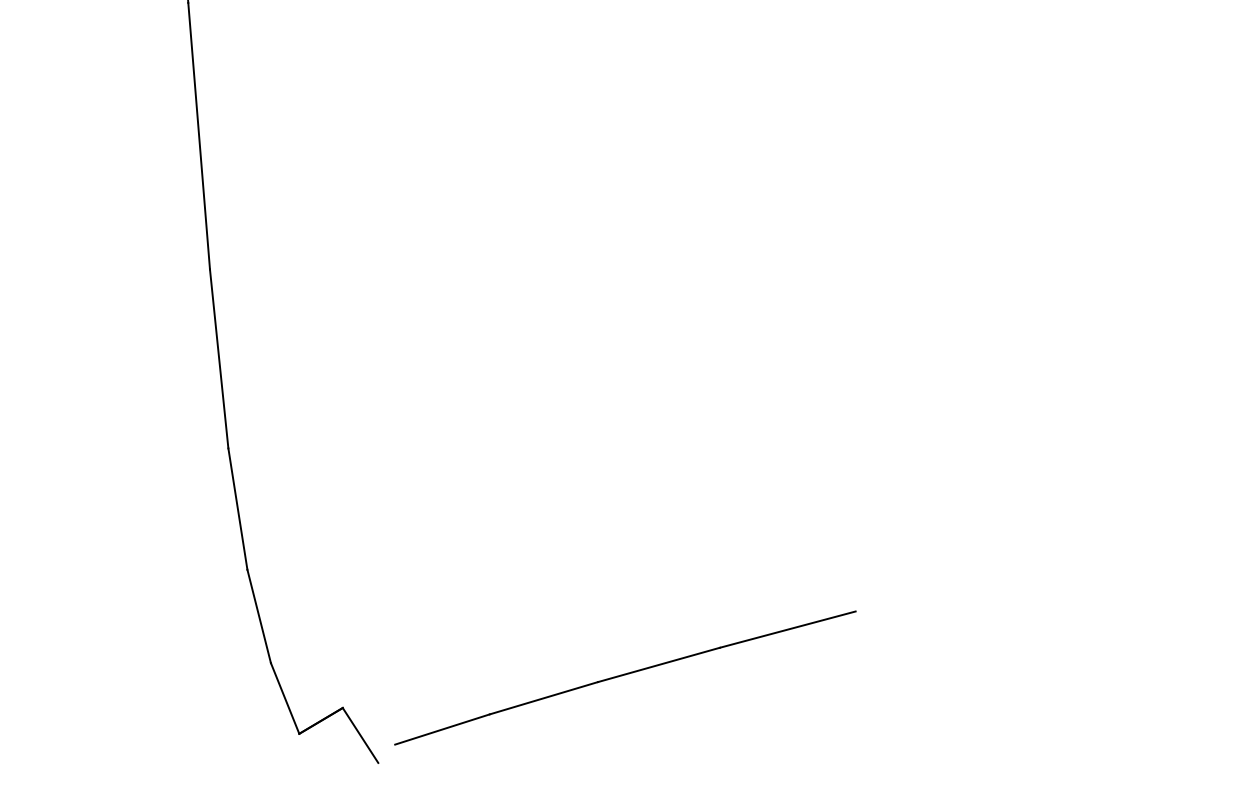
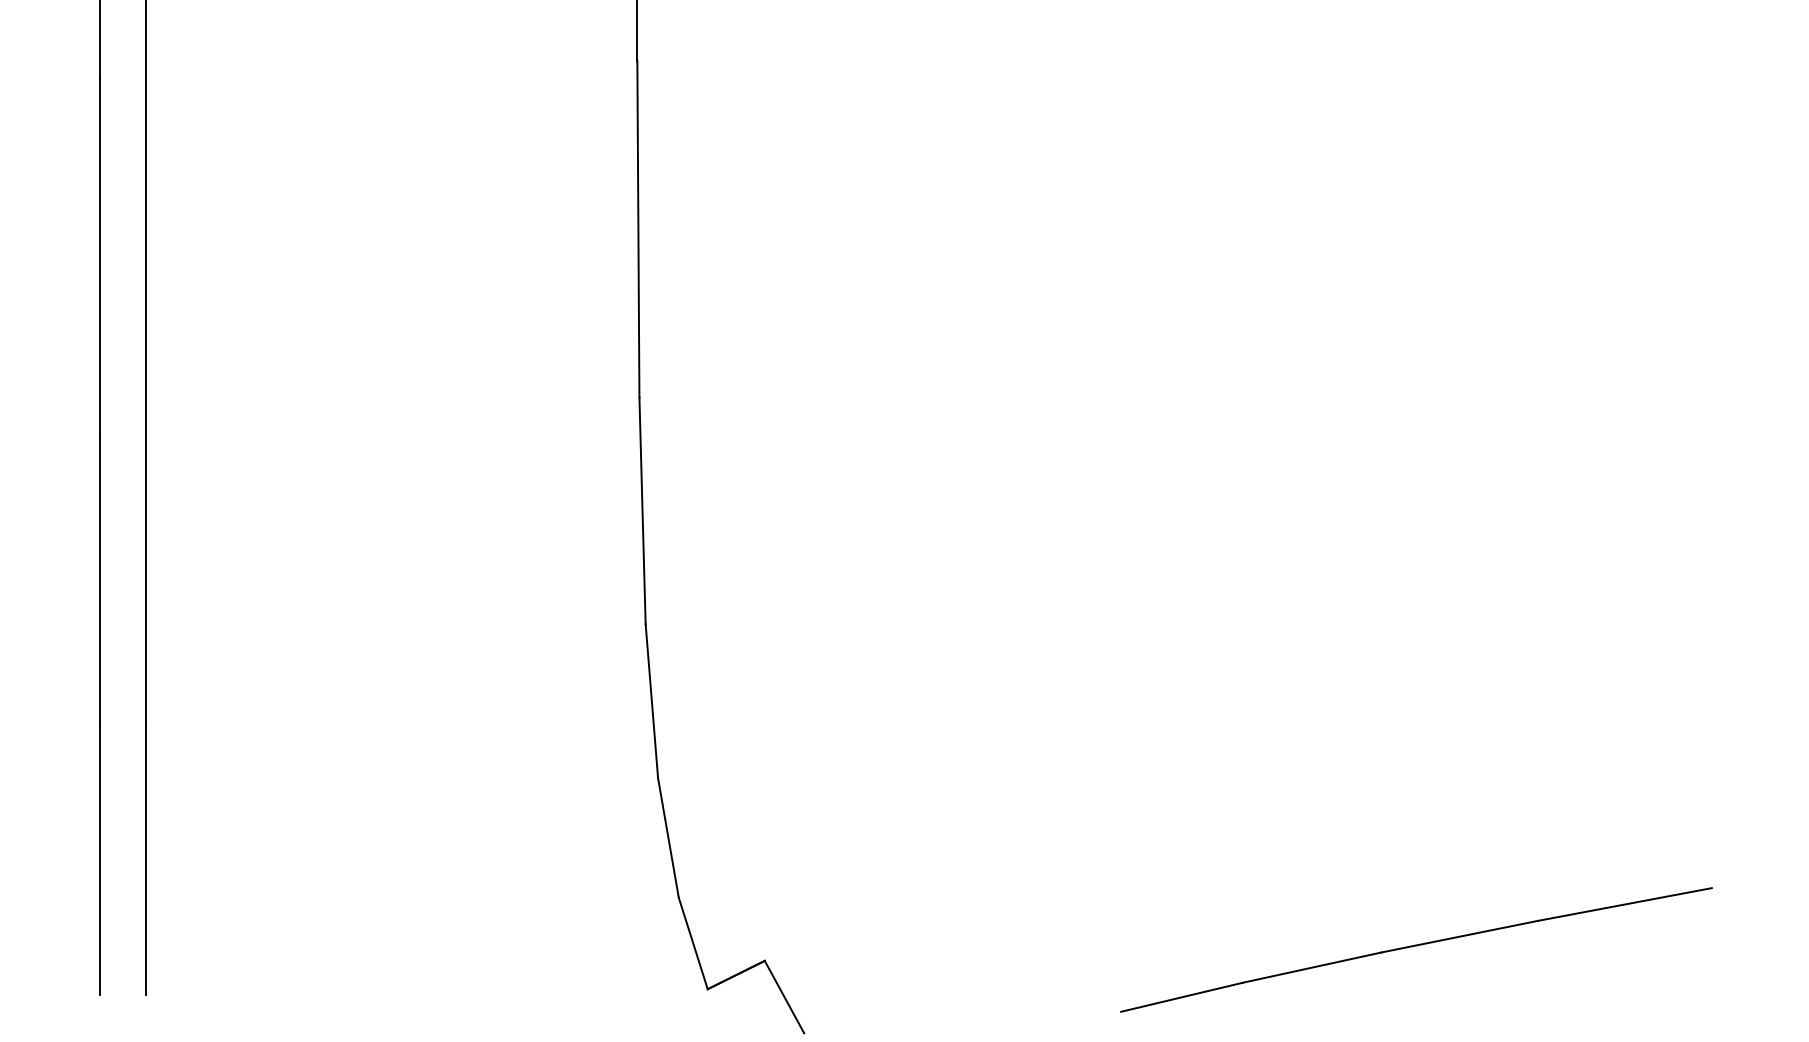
part: (625, 677) -> (1416, 949), moved

